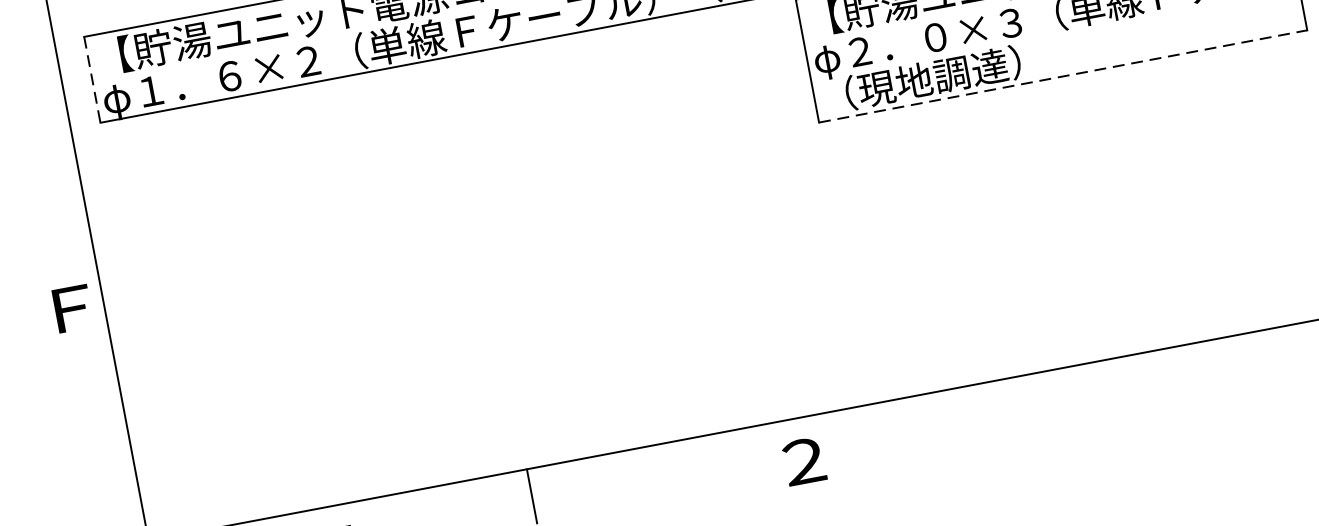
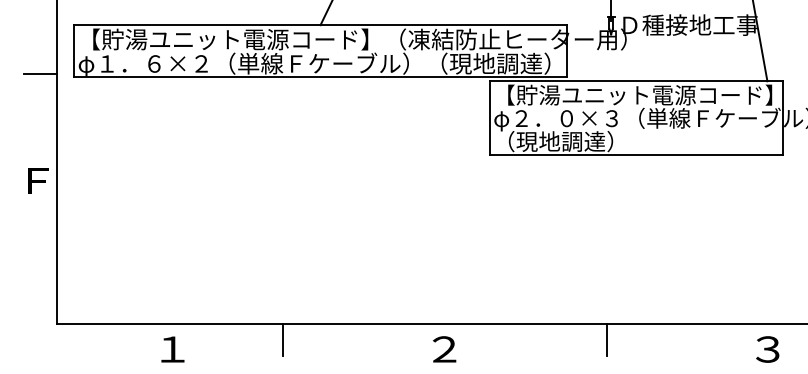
line: (1063, 77) -> (636, 155), dashed -> solid
line: (92, 79) -> (74, 50), dashed -> solid
line: (43, 129) -> (40, 74), added
line: (1071, 393) -> (606, 339), added

